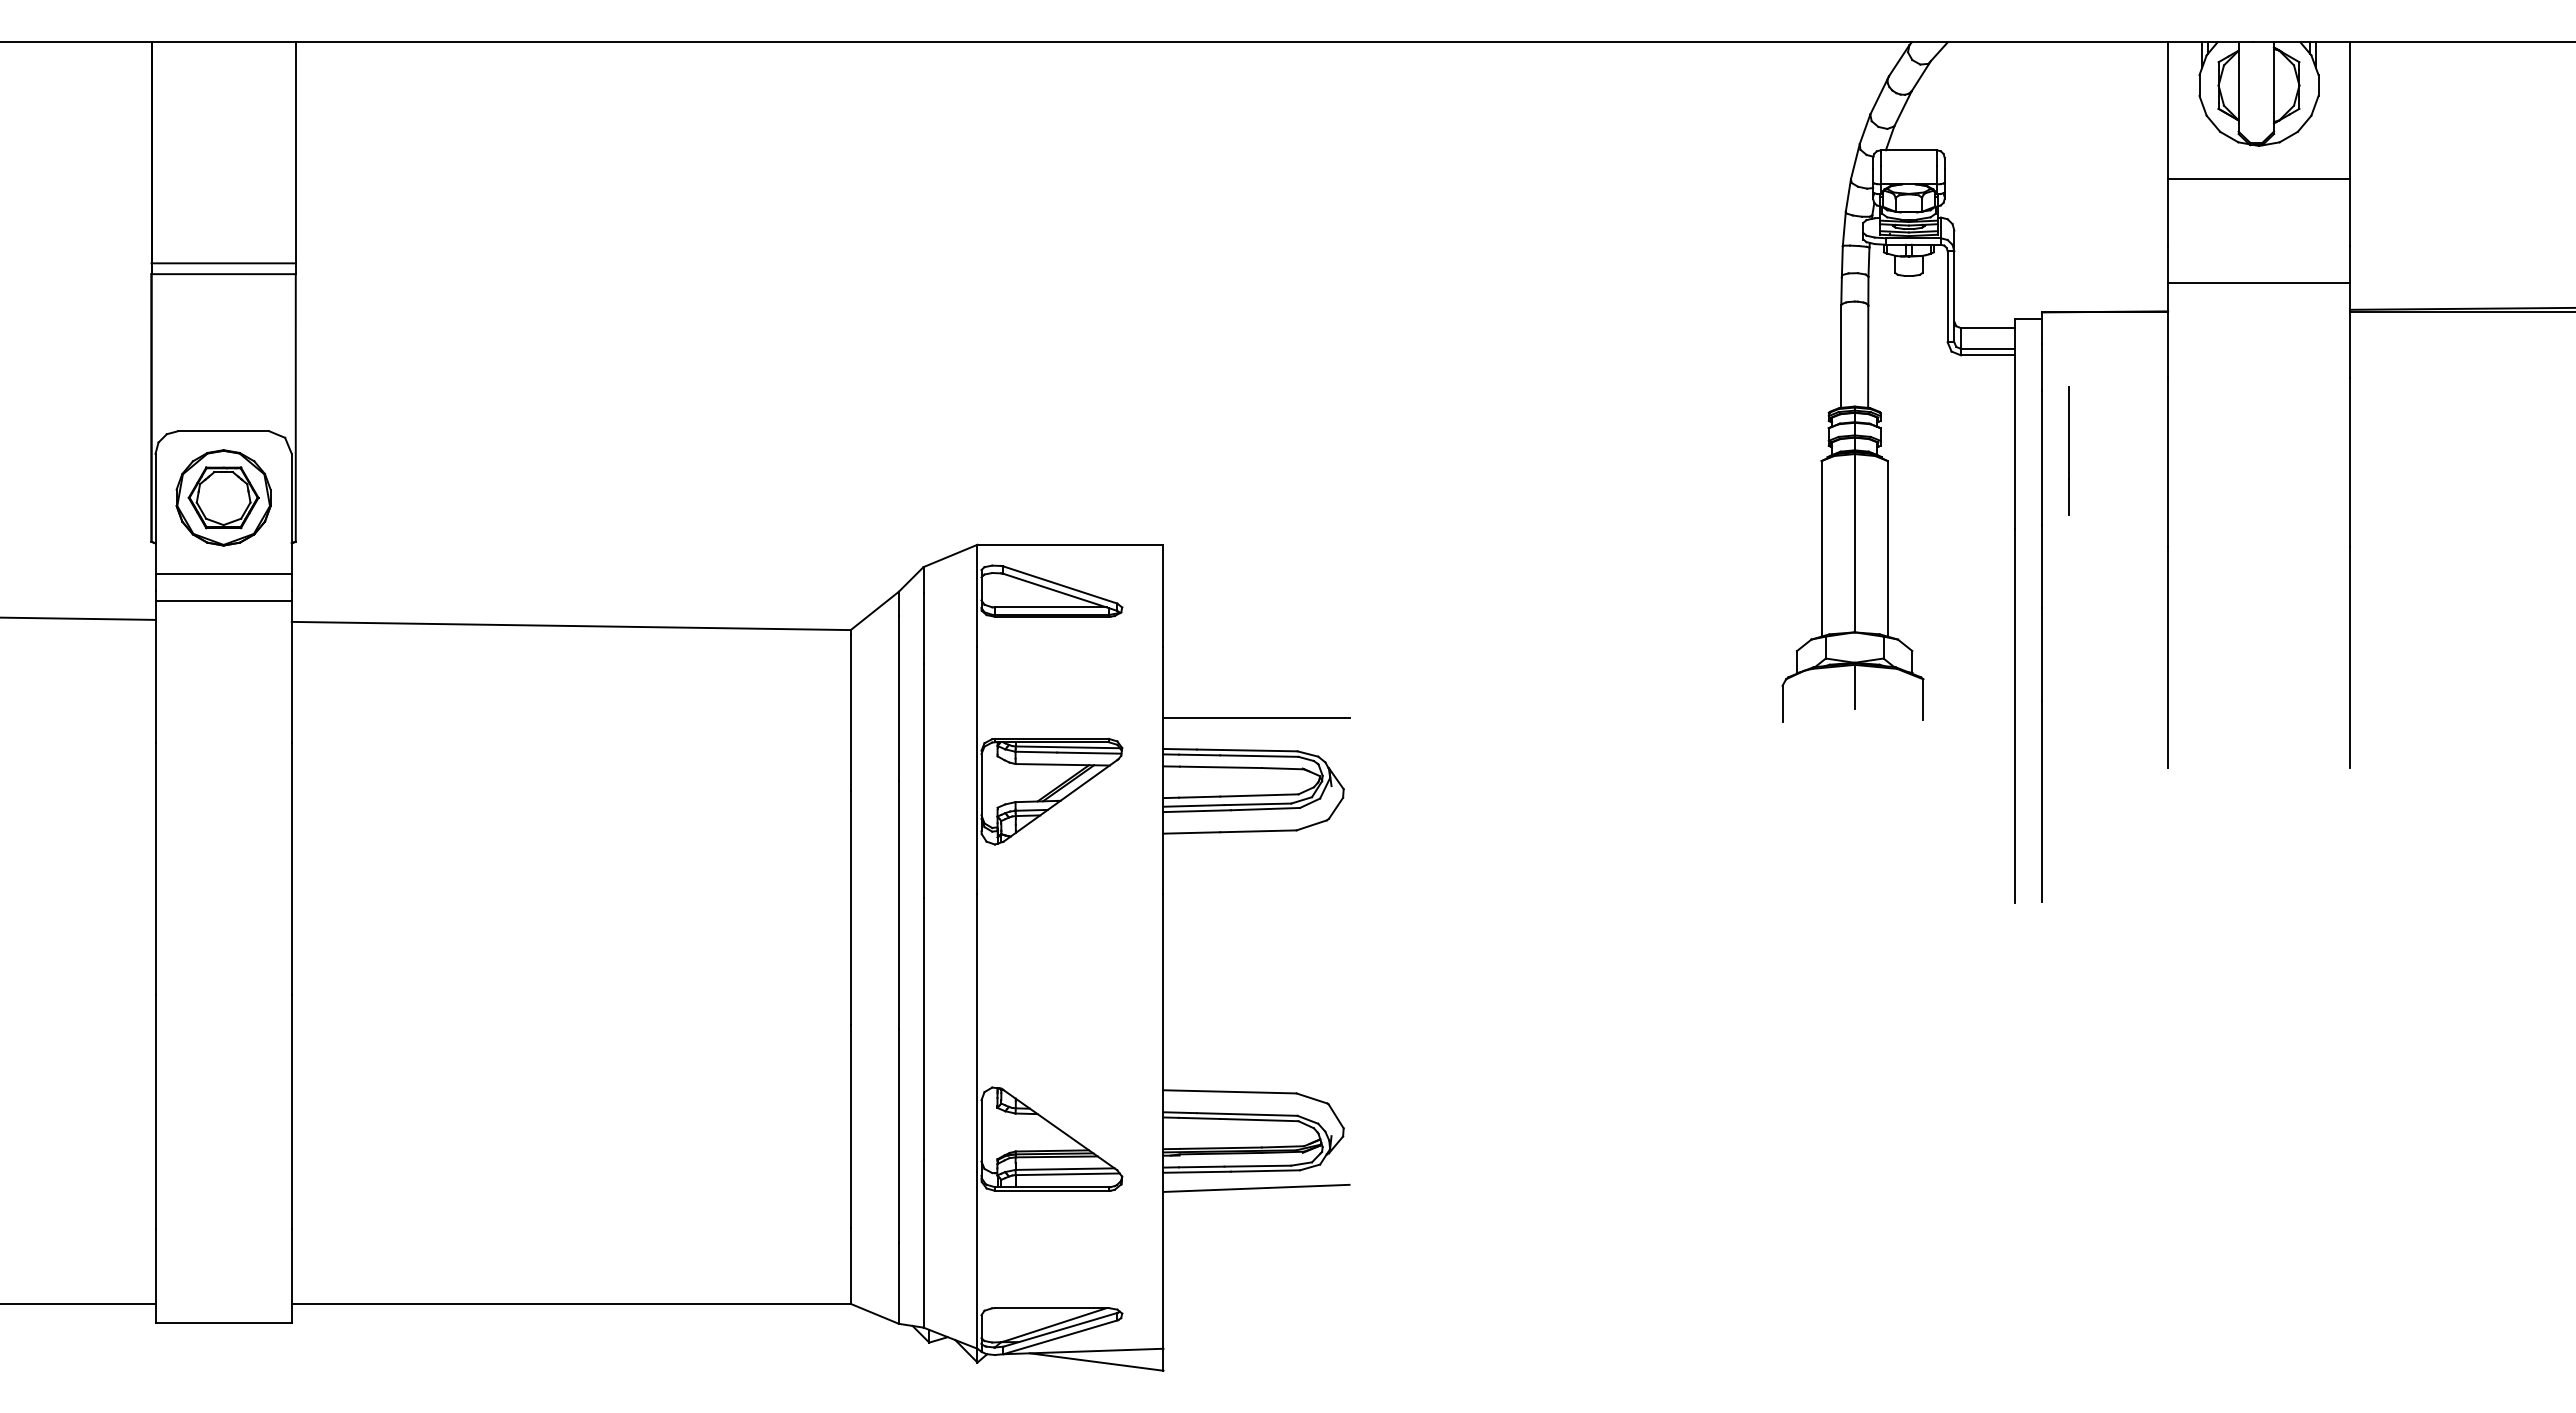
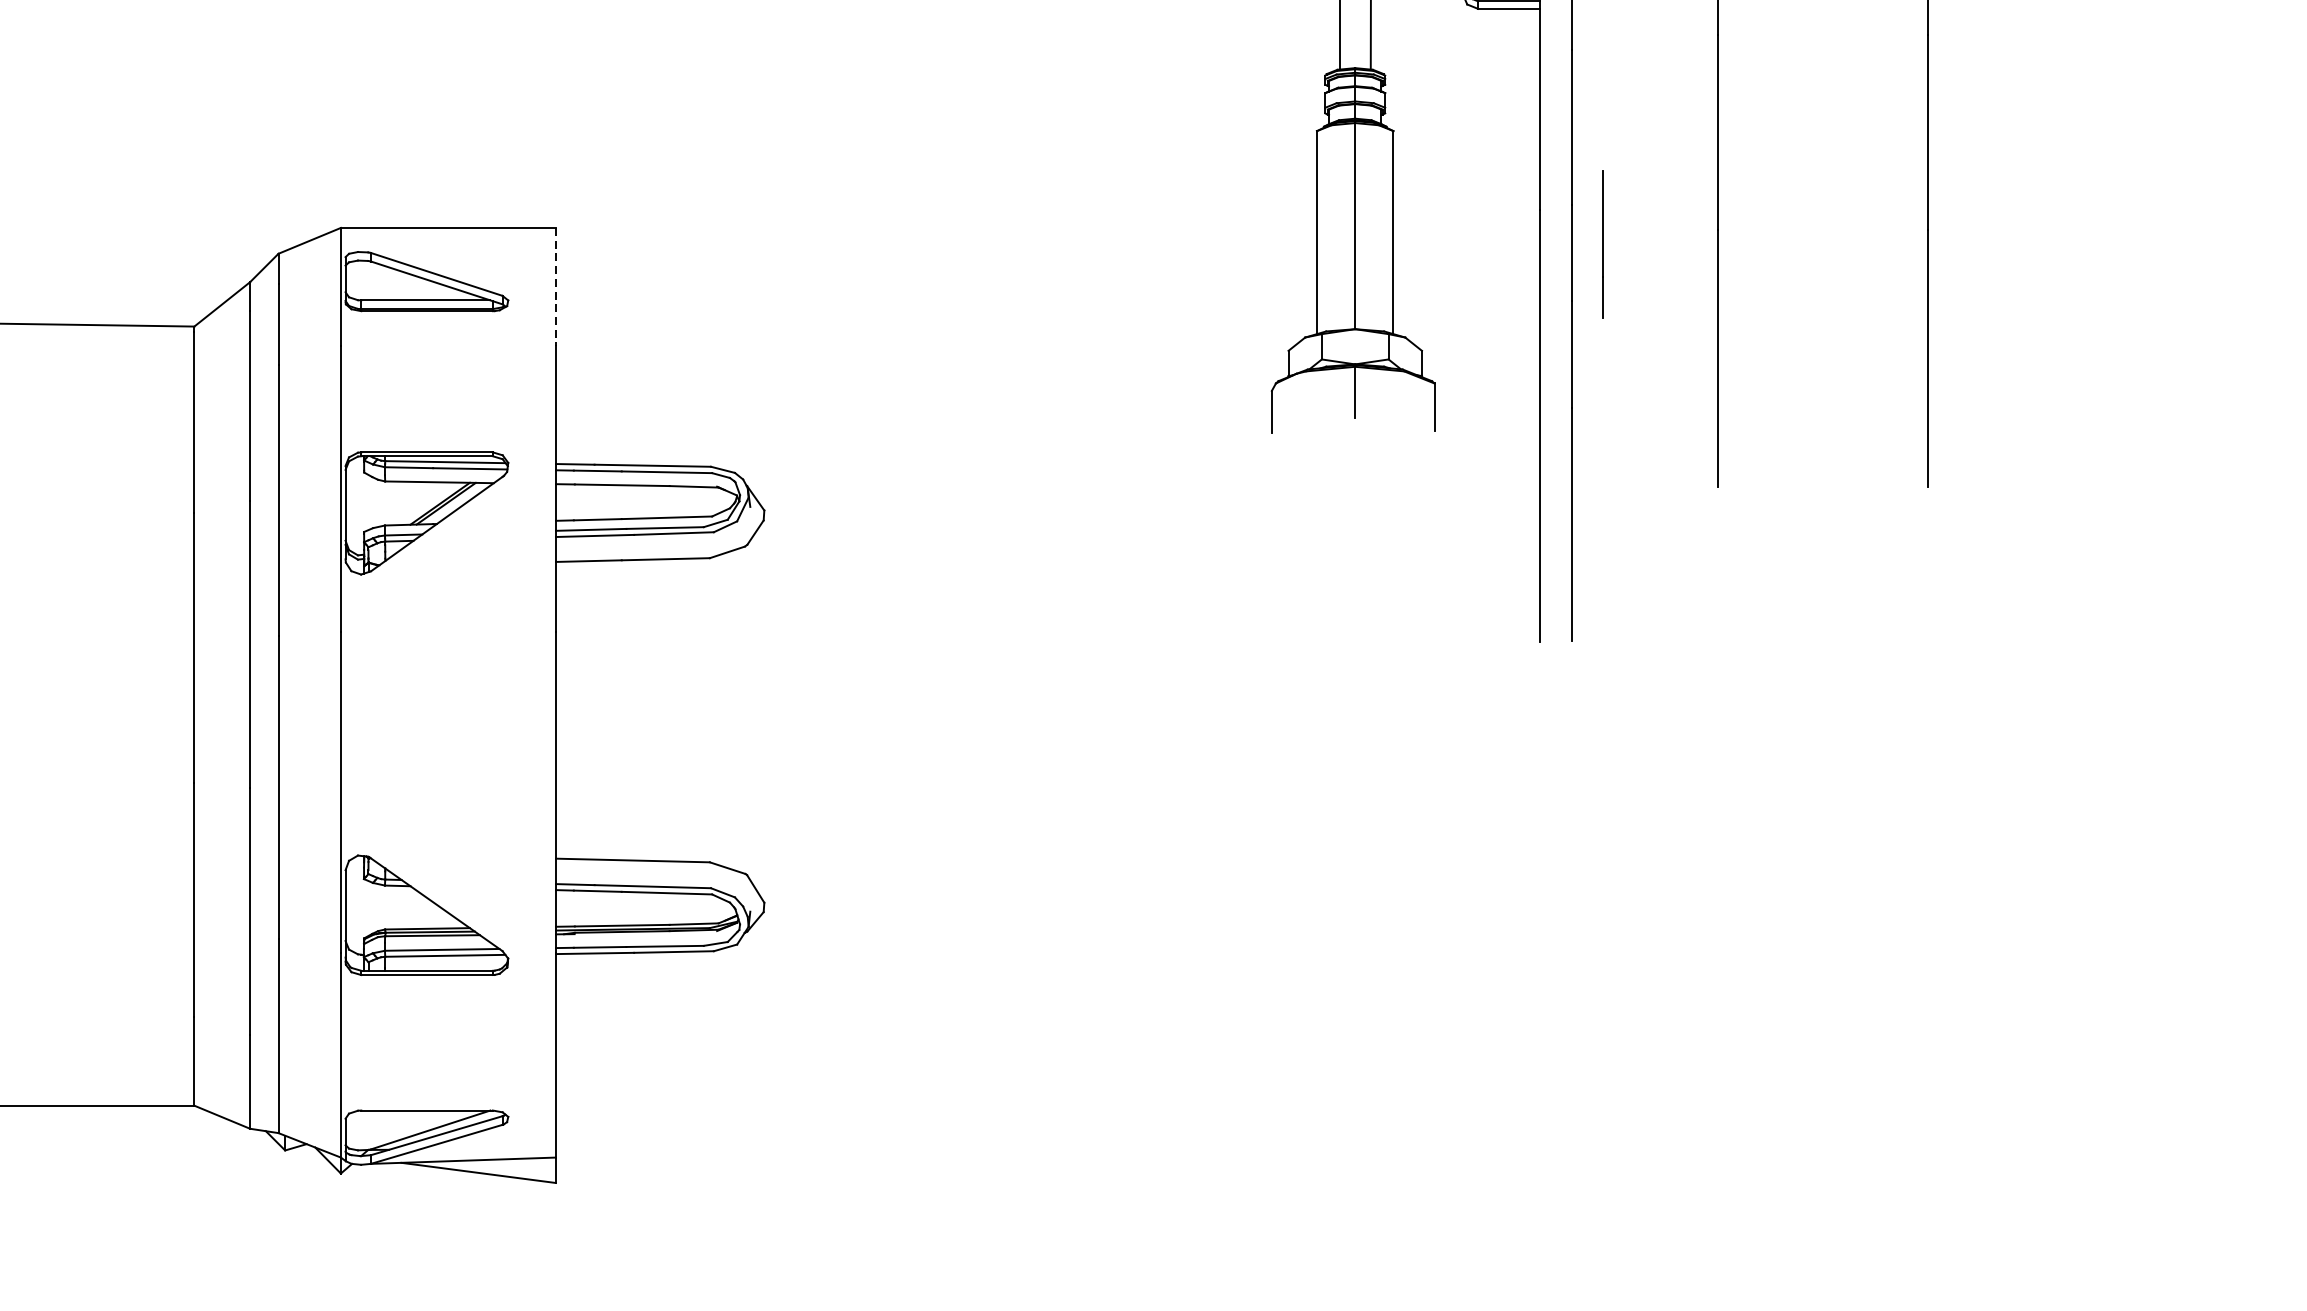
line: (2068, 450) -> (1602, 243), moved
line: (1163, 596) -> (556, 287), solid -> dashed
line: (1256, 717) -> (663, 427), removed
line: (1256, 1187) -> (663, 971), removed

